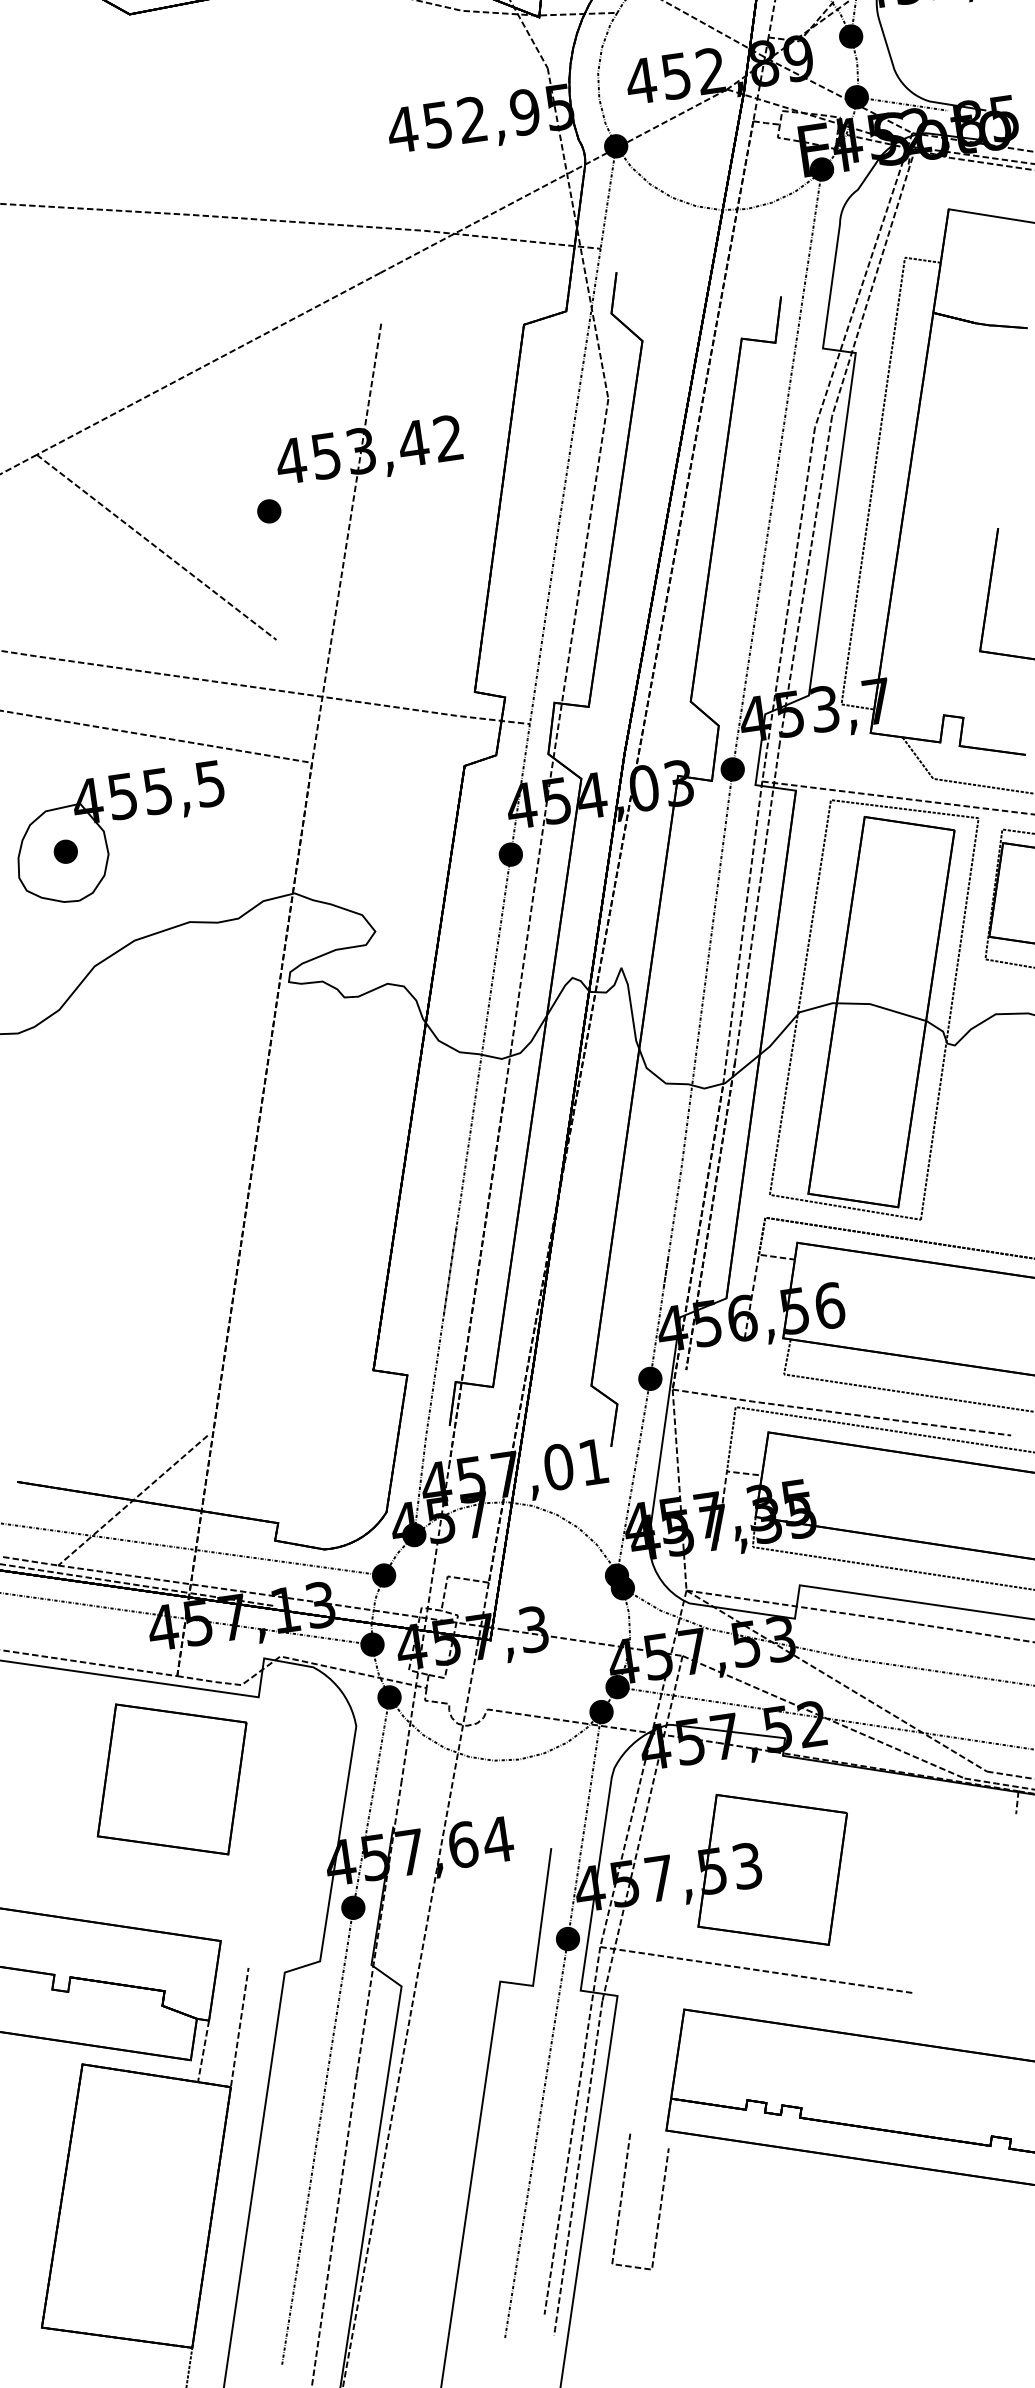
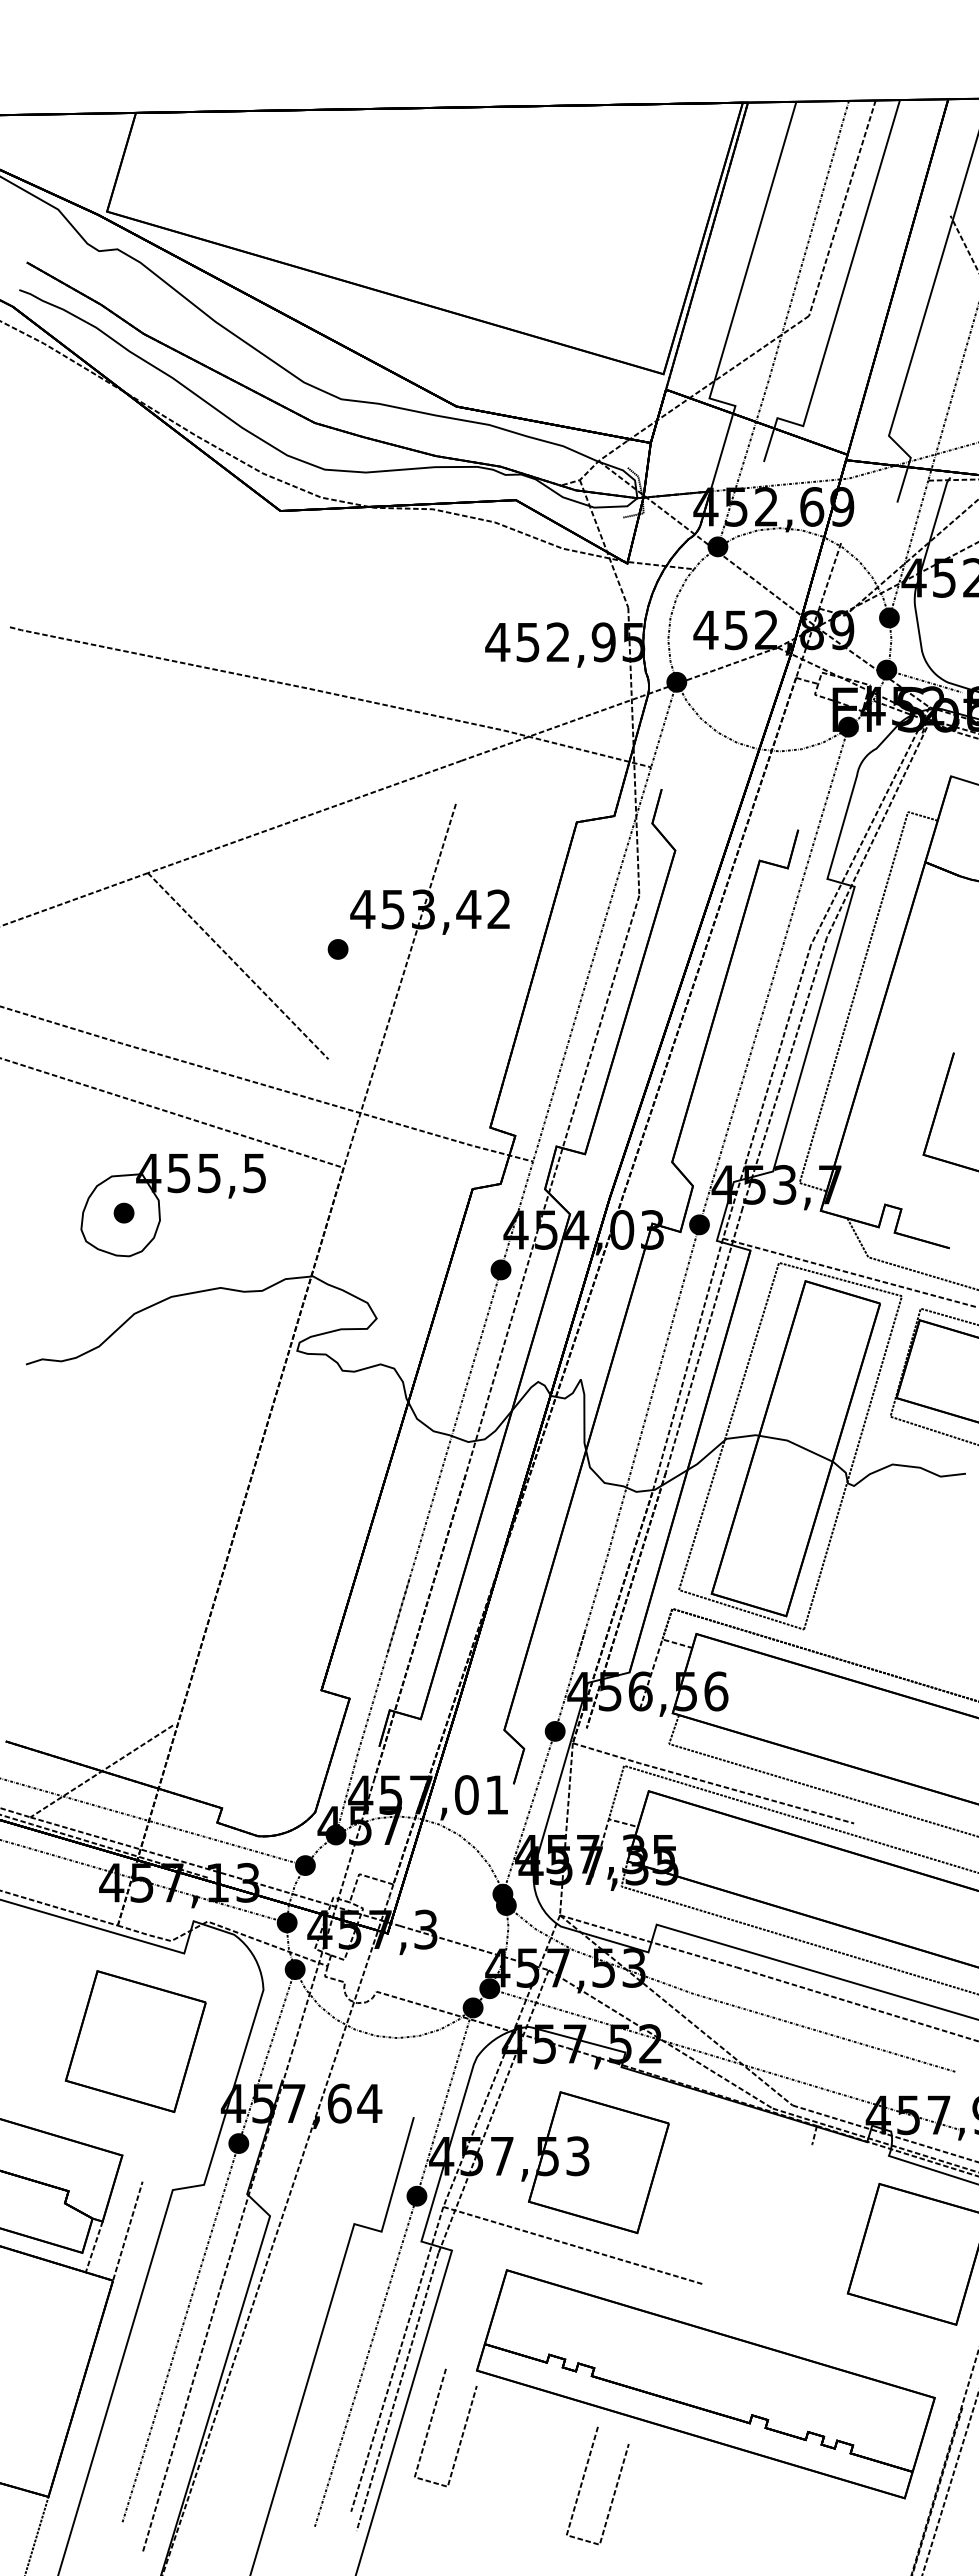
part: (171, 1779) -> (135, 2041), moved
line: (808, 2237) -> (584, 2478), added

